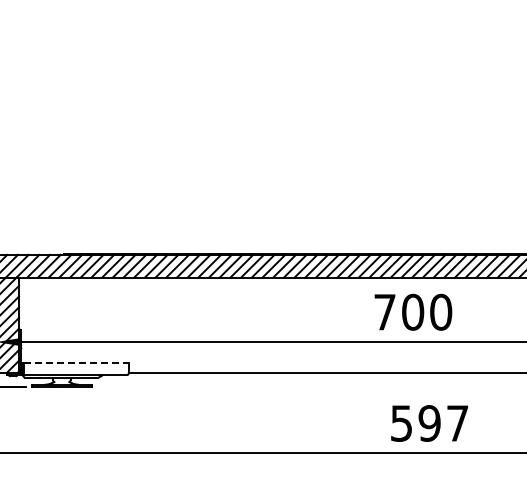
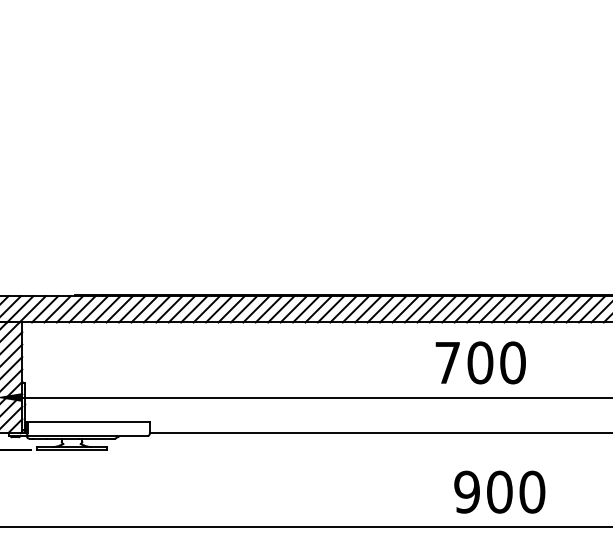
line: (76, 363) -> (89, 422), dashed -> solid
text: (429, 423) -> (499, 492), 597 -> 900

